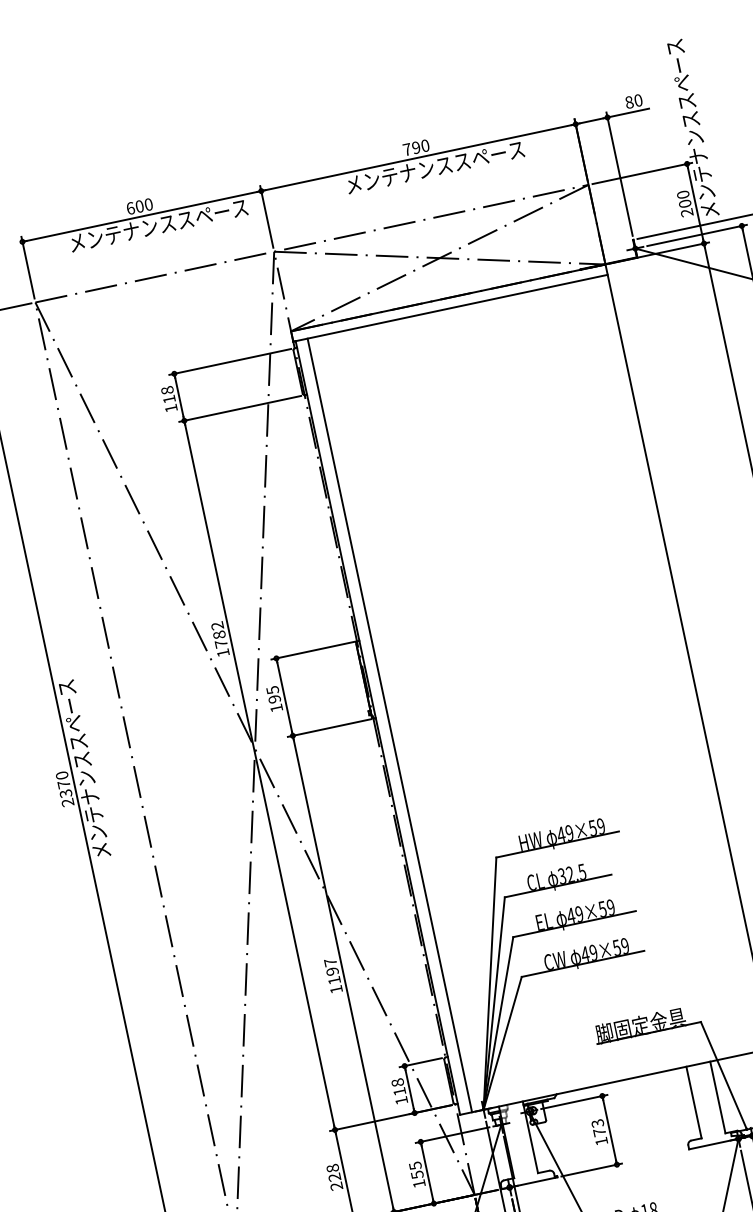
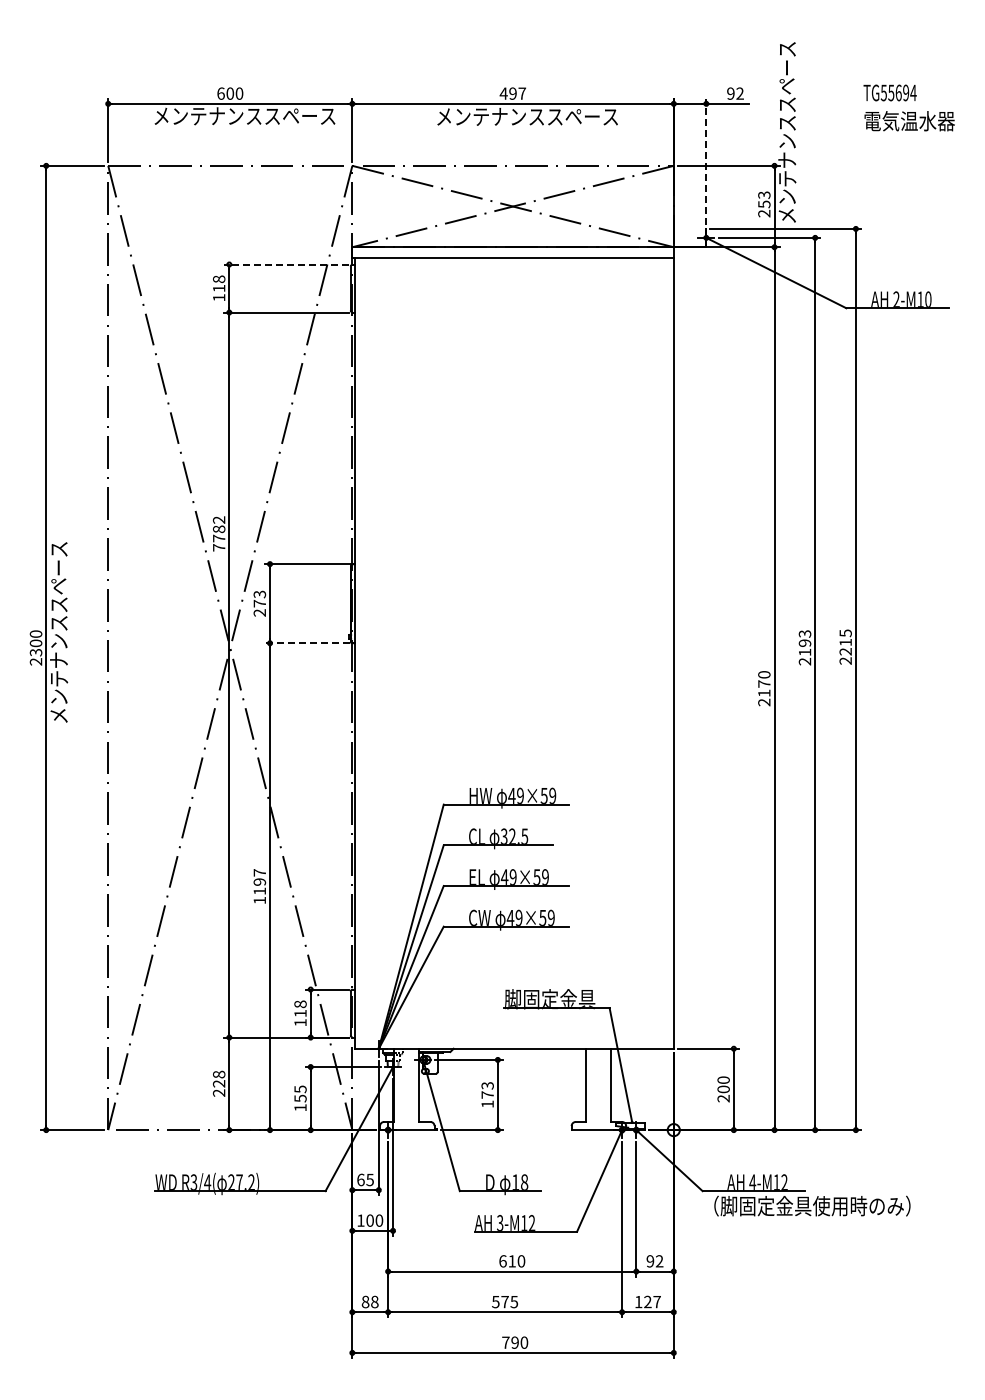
text: (633, 101) -> (735, 93), 80 -> 92
text: (415, 147) -> (512, 93), 790 -> 497
line: (619, 173) -> (706, 161), solid -> dashed
text: (684, 198) -> (764, 199), 200 -> 253
line: (229, 362) -> (285, 264), solid -> dashed
text: (223, 652) -> (219, 547), 1782 -> 7782
text: (274, 699) -> (259, 603), 195 -> 273
line: (390, 724) -> (367, 652), removed
line: (328, 728) -> (306, 643), solid -> dashed
text: (63, 784) -> (35, 643), 2370 -> 2300

